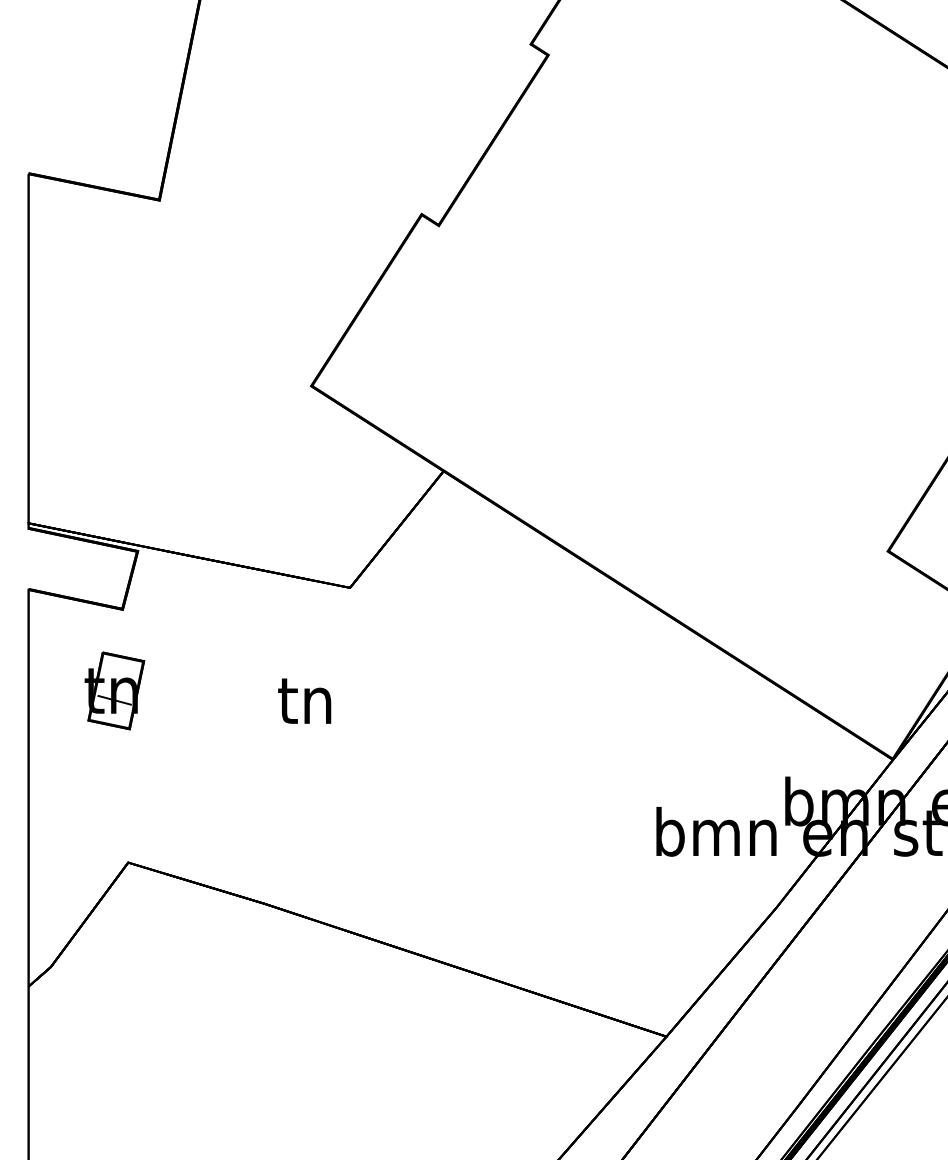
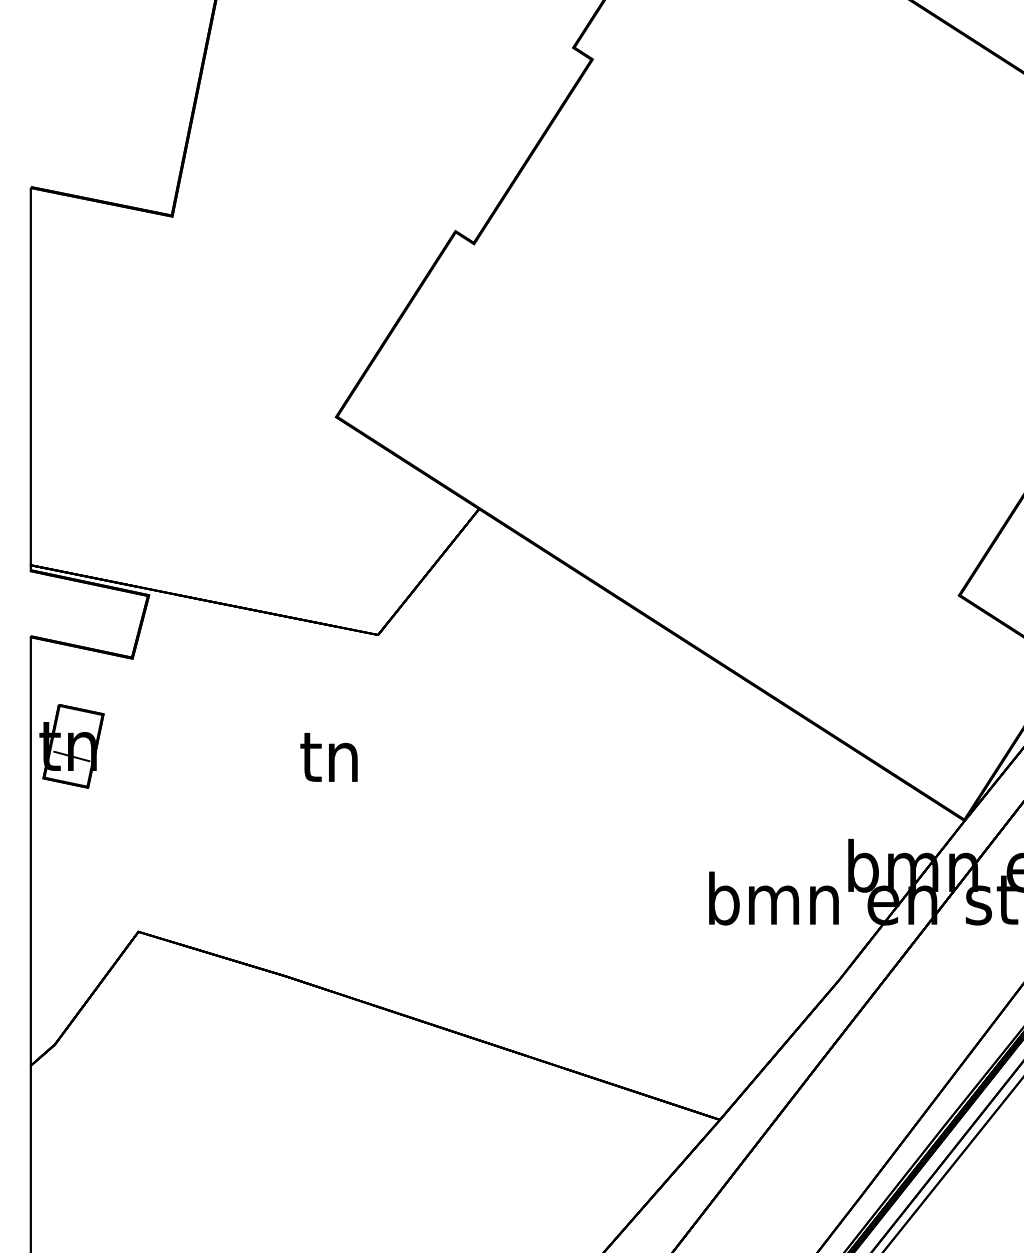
part: (114, 691) -> (71, 746), moved

